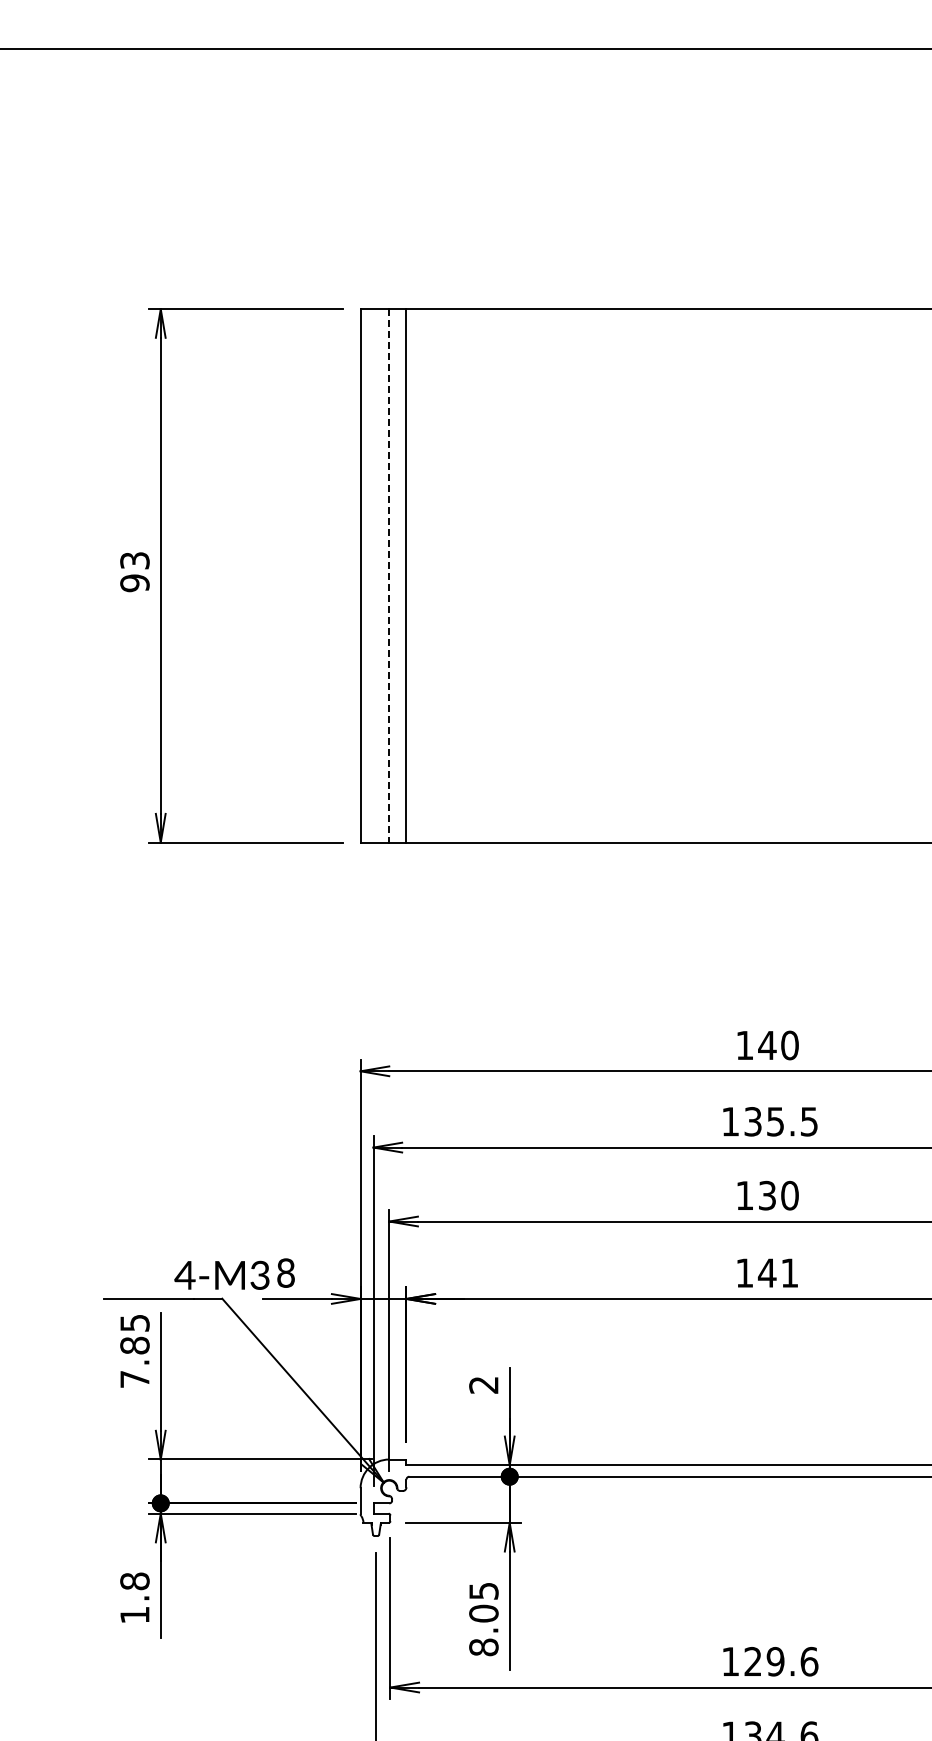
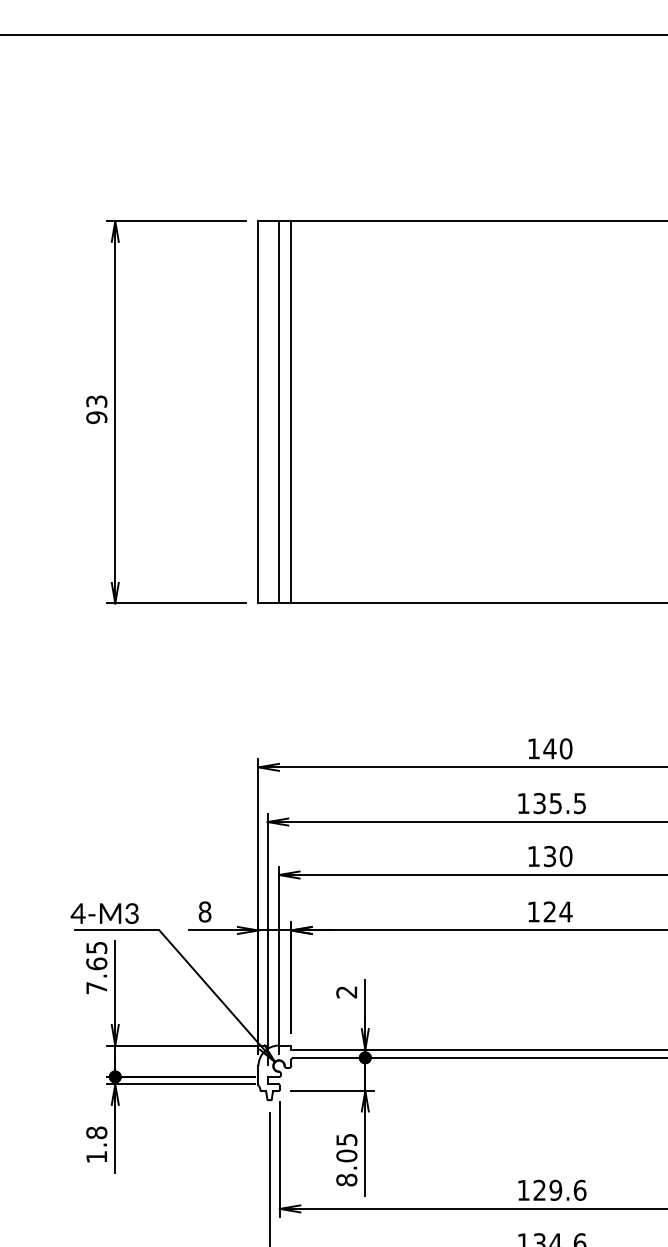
line: (389, 575) -> (279, 412), dashed -> solid
text: (778, 1272) -> (557, 911), 141 -> 124
text: (221, 1274) -> (104, 912), moved
text: (134, 1345) -> (96, 963), 7.85 -> 7.65

